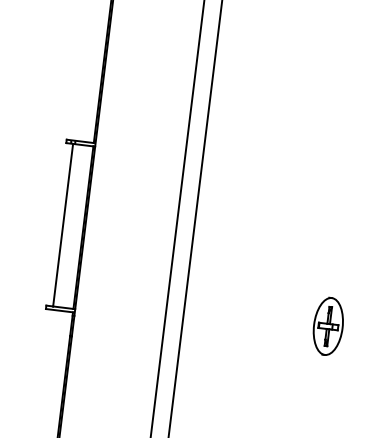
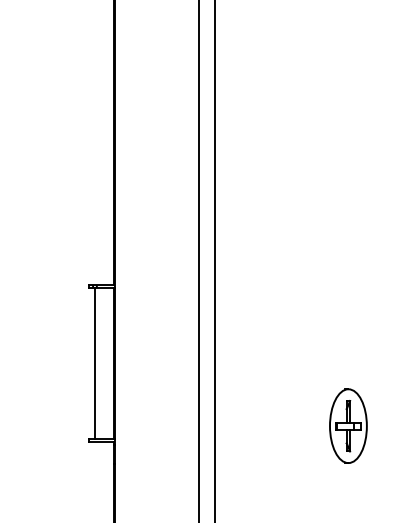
part: (328, 325) -> (348, 425), size x1.4

